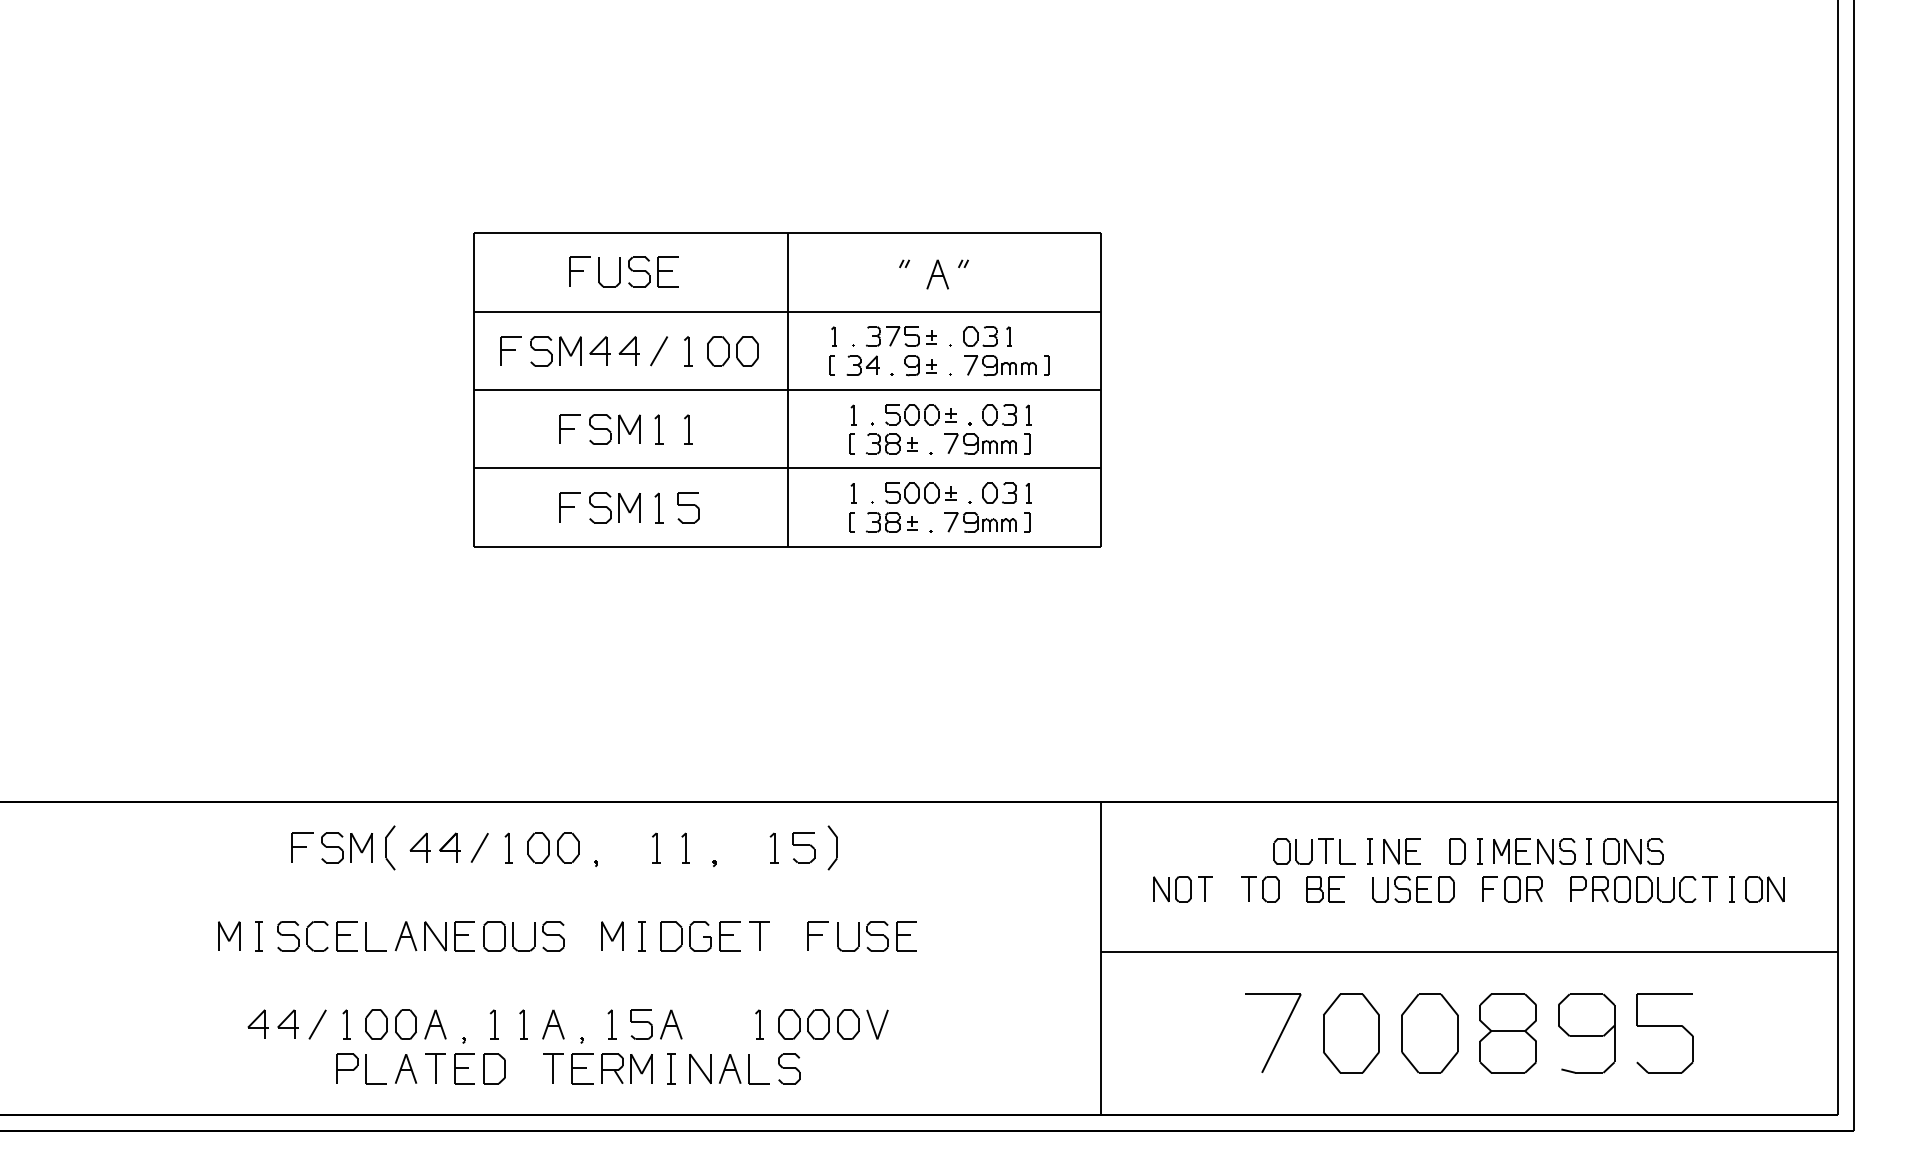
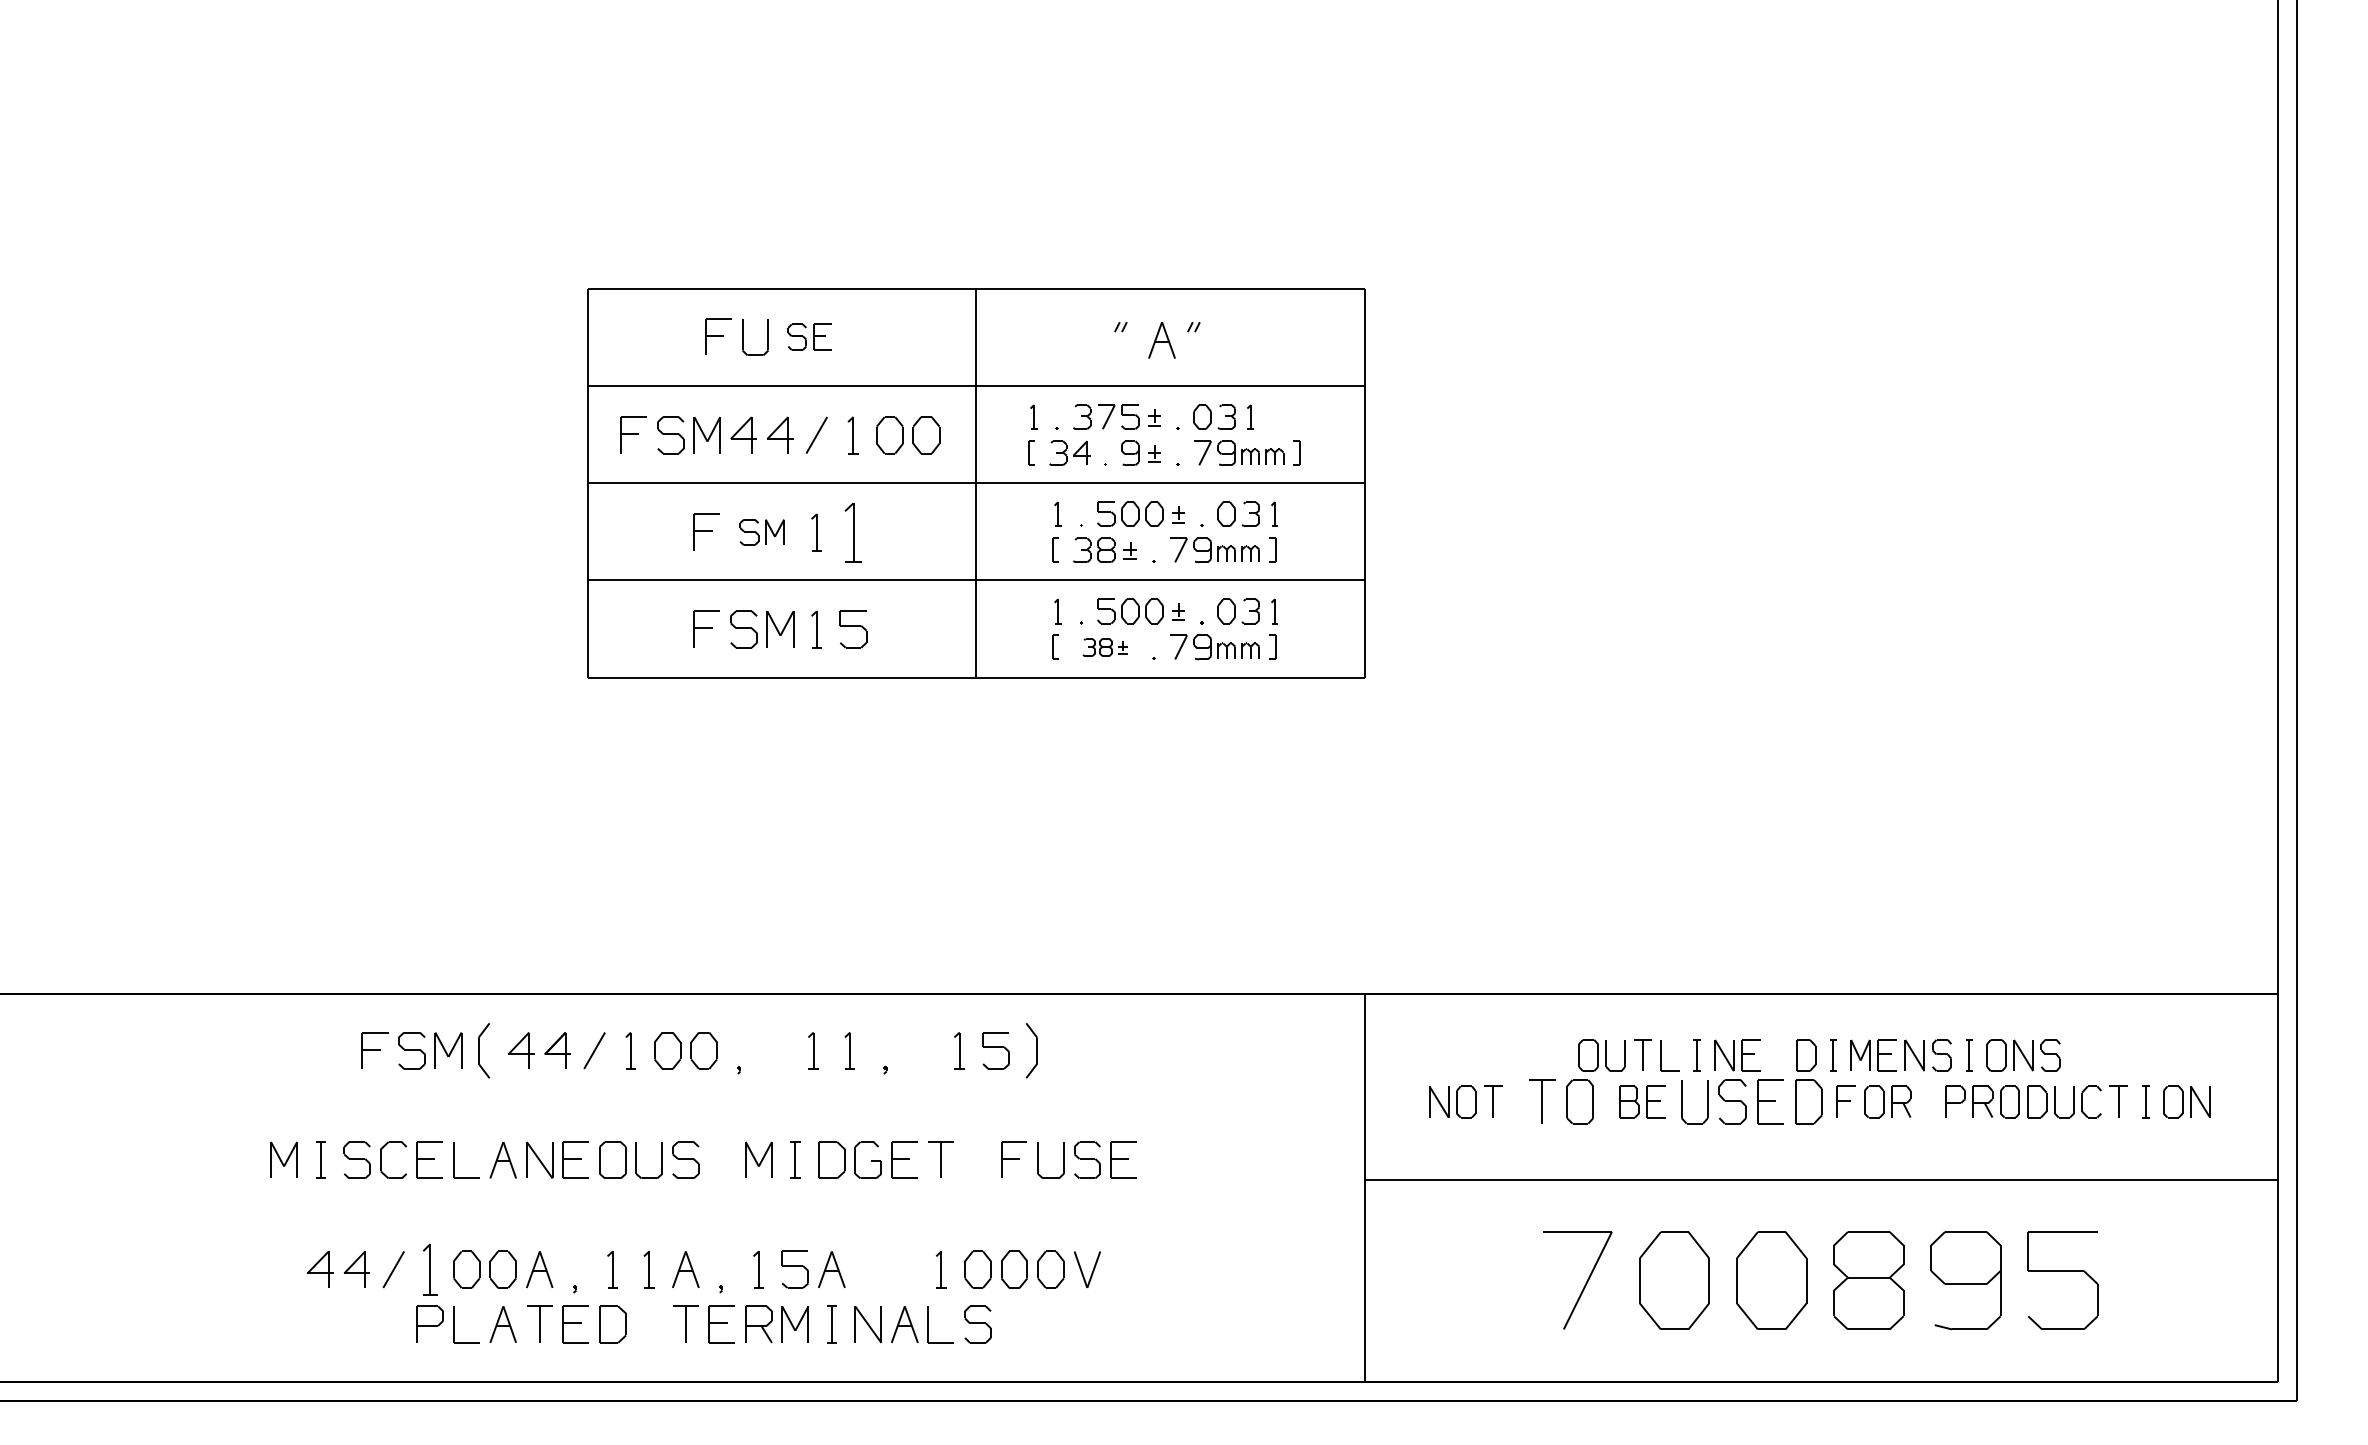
part: (653, 271) -> (809, 336), size x0.7
part: (614, 429) -> (761, 532), size x0.7
part: (688, 429) -> (853, 532), size x1.6
part: (891, 522) -> (1104, 647), size x0.7
part: (1260, 889) -> (1561, 1102), size x1.4
part: (1413, 889) -> (1751, 1102), size x1.4
part: (346, 1024) -> (429, 1269), size x1.4

